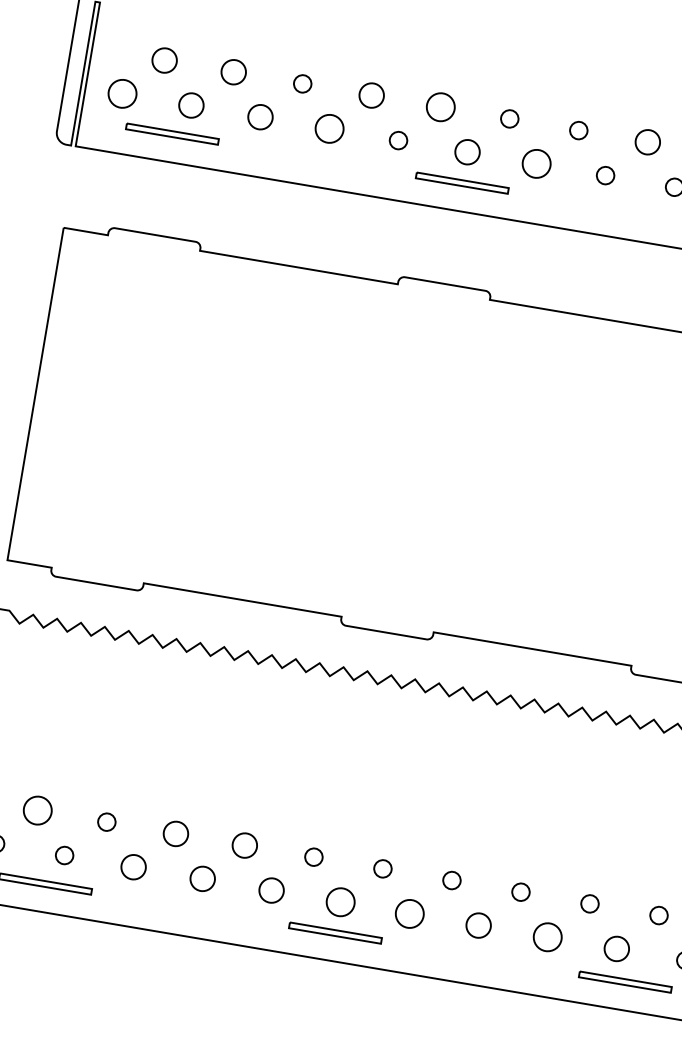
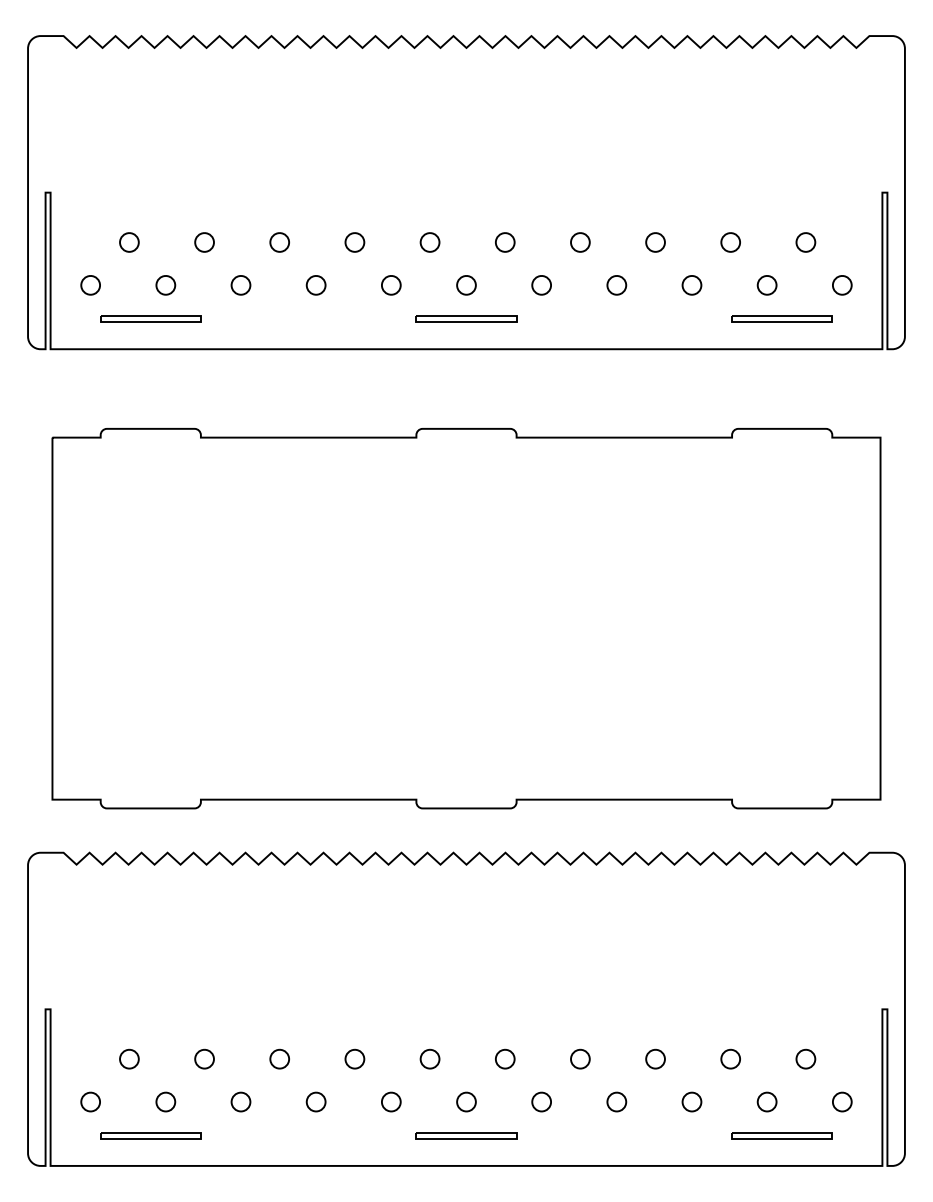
part: (164, 60) -> (129, 242), size x0.71
part: (233, 72) -> (204, 242), size x0.71
part: (122, 94) -> (90, 285), size x0.62
part: (371, 95) -> (354, 242), size x0.71
part: (191, 105) -> (165, 285), size x0.71
part: (440, 107) -> (429, 242), size x0.62
part: (260, 117) -> (240, 285), size x0.71
part: (328, 128) -> (315, 285), size x0.62
part: (647, 142) -> (655, 242), size x0.71
part: (467, 152) -> (466, 285), size x0.71
part: (536, 164) -> (541, 285), size x0.62
part: (38, 809) -> (129, 1058), size x0.62
part: (175, 833) -> (279, 1058), size x0.71
part: (244, 844) -> (354, 1058), size x0.71
part: (133, 866) -> (240, 1101), size x0.71
part: (202, 878) -> (315, 1101), size x0.71
part: (271, 890) -> (391, 1101), size x0.71
part: (340, 901) -> (466, 1101), size x0.62
part: (409, 913) -> (541, 1101), size x0.62
part: (478, 925) -> (616, 1101), size x0.71
part: (547, 936) -> (691, 1101), size x0.62
part: (616, 948) -> (766, 1101), size x0.71

